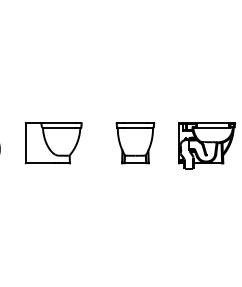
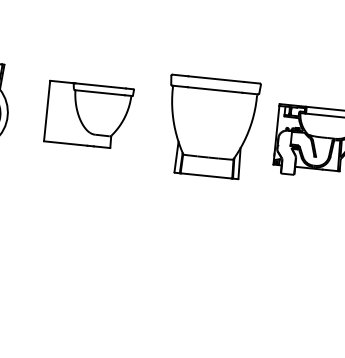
part: (135, 143) -> (211, 128), size x1.6

